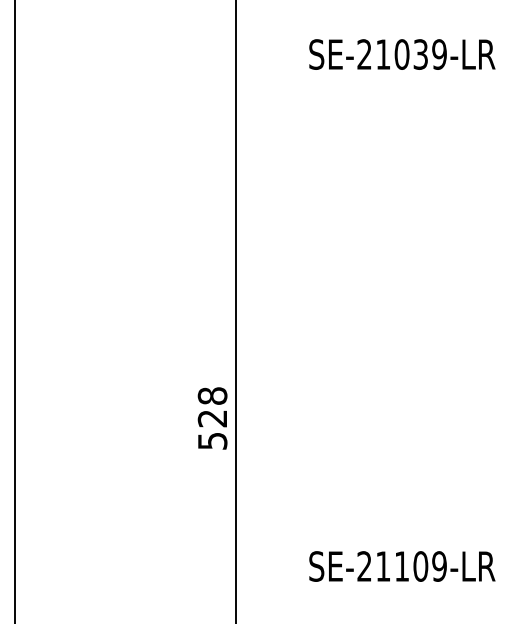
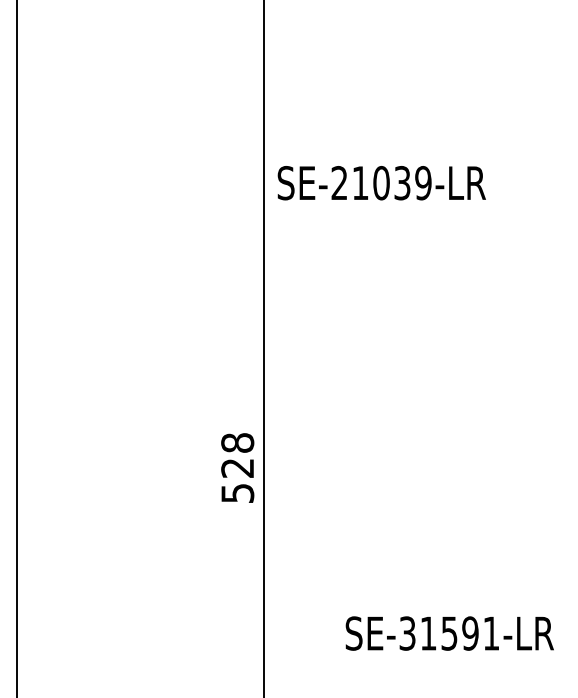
text: (402, 54) -> (381, 183), moved
text: (402, 566) -> (449, 633), SE-21109-LR -> SE-31591-LR

